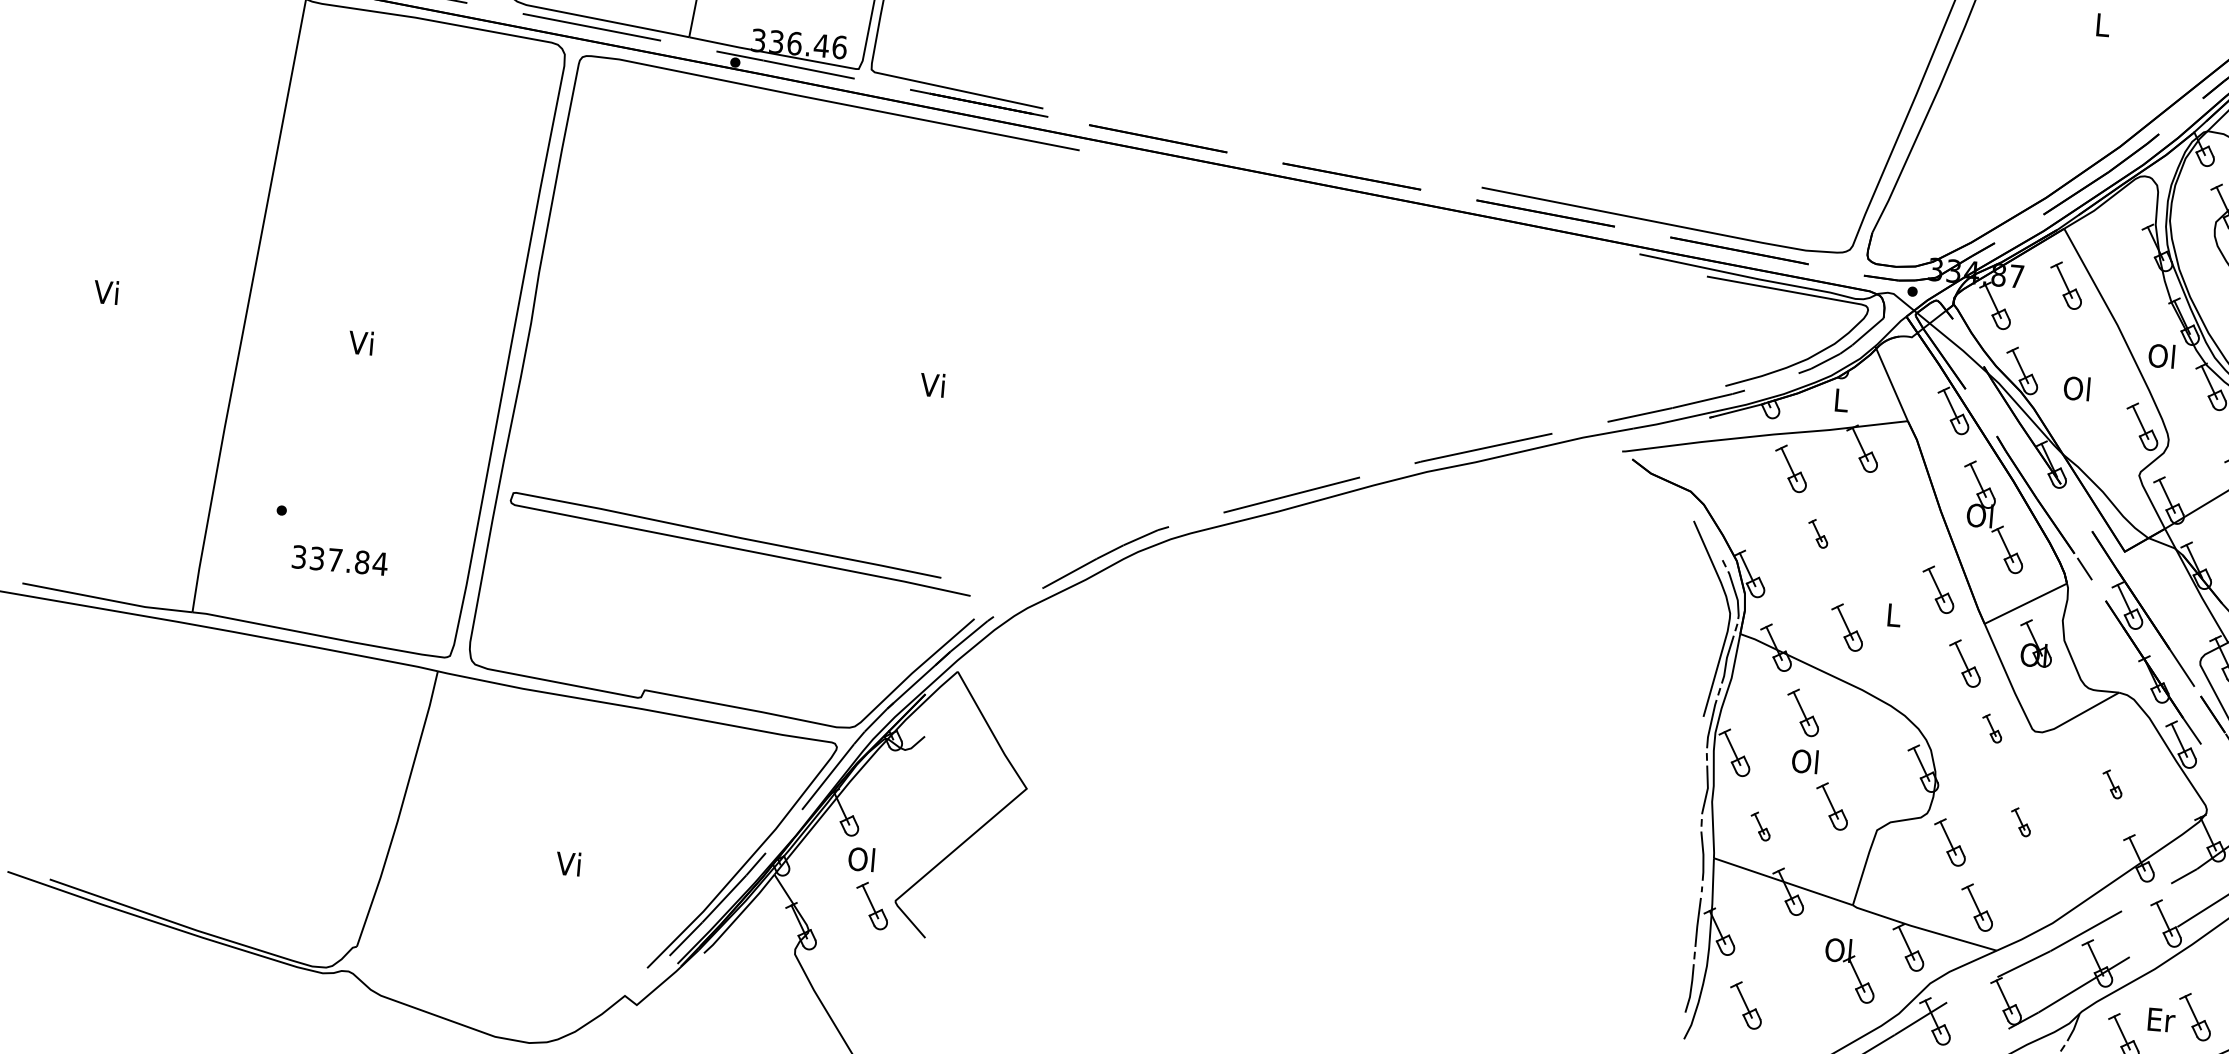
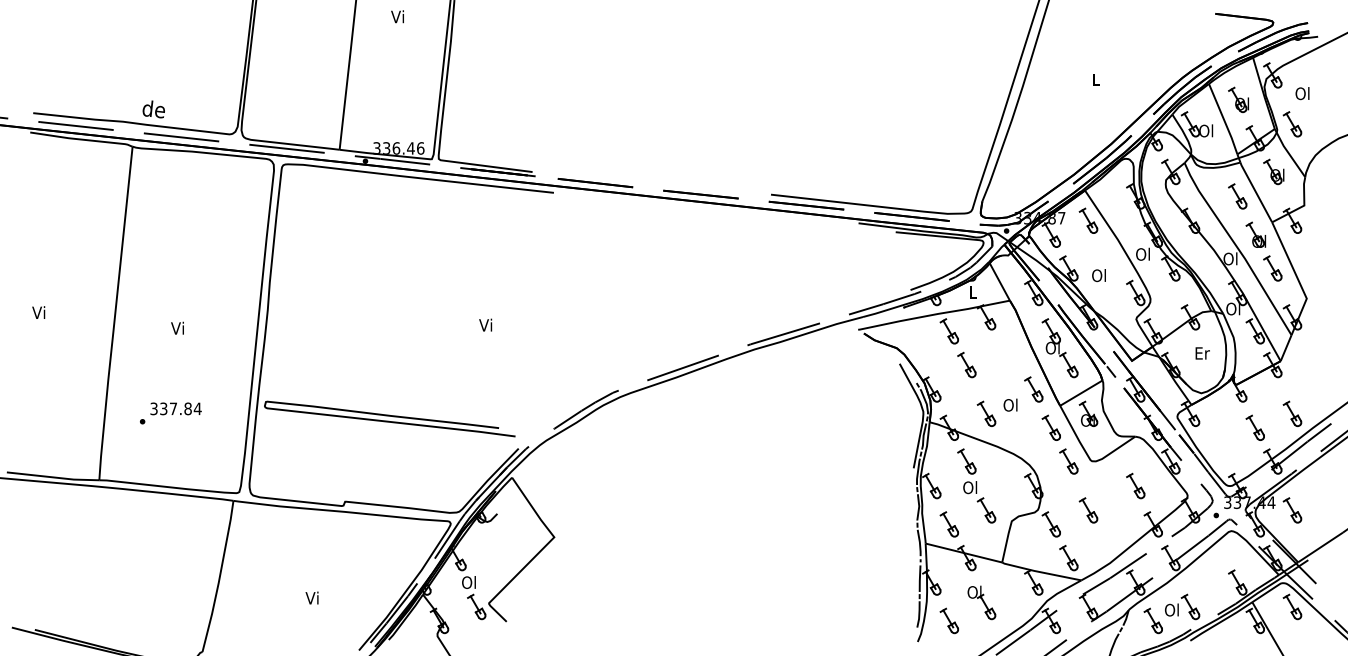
part: (1817, 532) -> (966, 364), size x1.67
text: (339, 559) -> (175, 408), moved
text: (1892, 613) -> (1010, 404), L -> Ol
part: (1991, 728) -> (1068, 461), size x1.67
part: (2111, 783) -> (1135, 485), size x1.67
part: (2020, 822) -> (1088, 510), size x1.67
part: (1759, 826) -> (948, 524), size x1.67
part: (1849, 970) -> (981, 602), moved
text: (2161, 1018) -> (1172, 609), Er -> Ol

